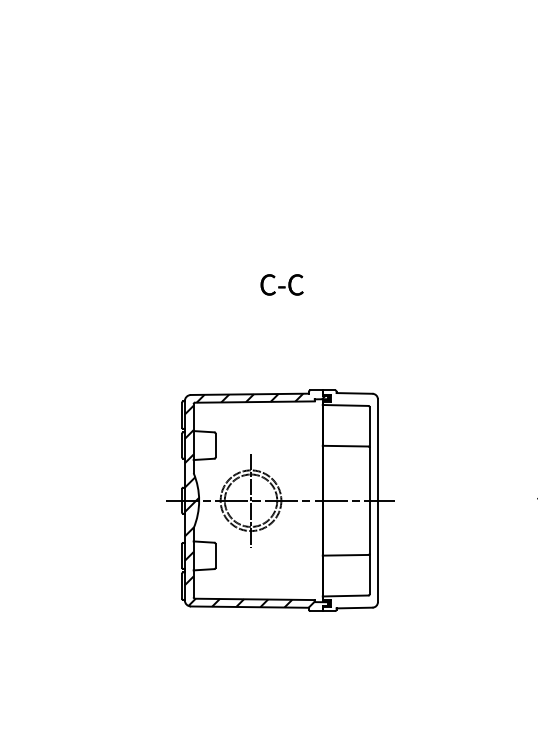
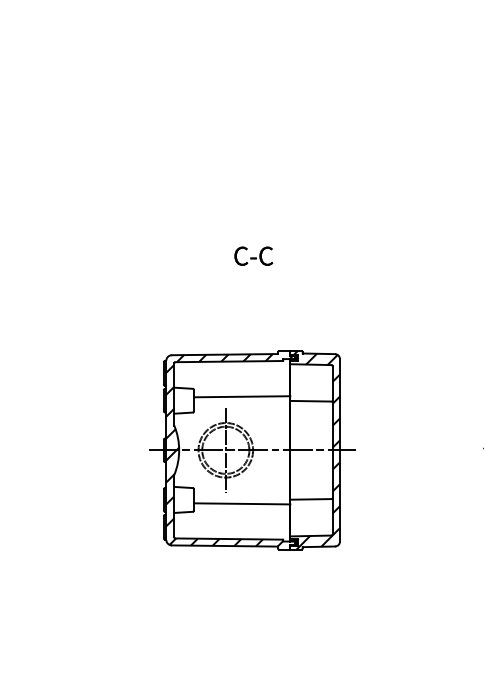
line: (268, 440) -> (241, 396), added
hatch: (351, 500) -> (316, 450), added
line: (268, 559) -> (241, 503), added

